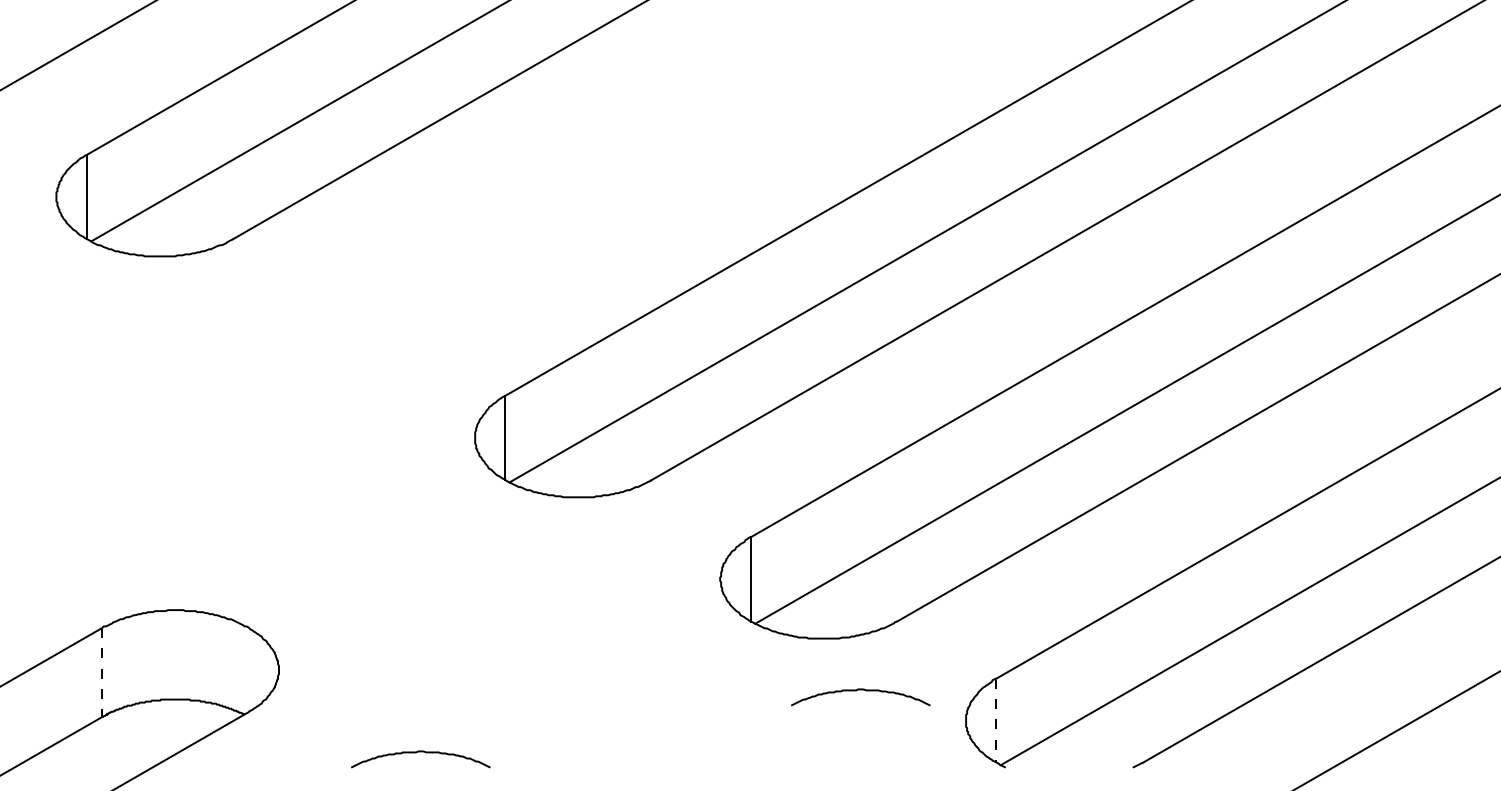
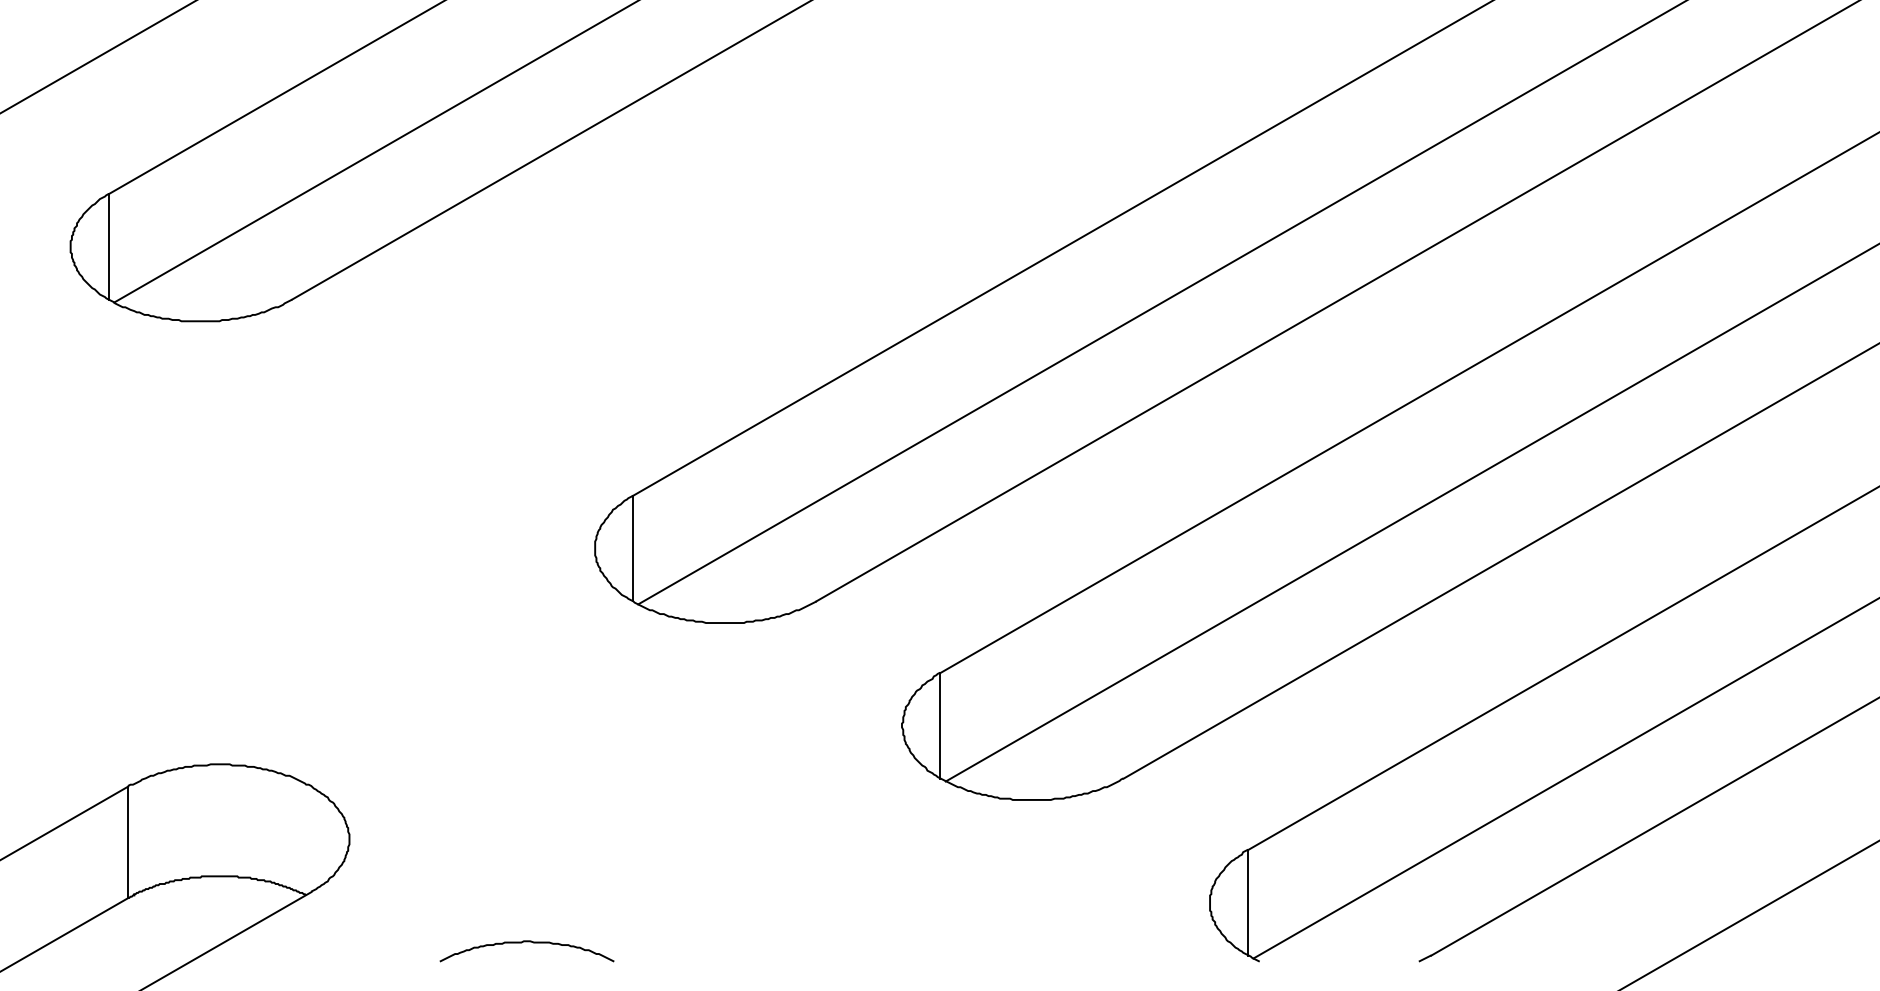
line: (102, 672) -> (128, 842), dashed -> solid
curve: (860, 690) -> (1077, 864), removed
line: (996, 721) -> (1248, 903), dashed -> solid

